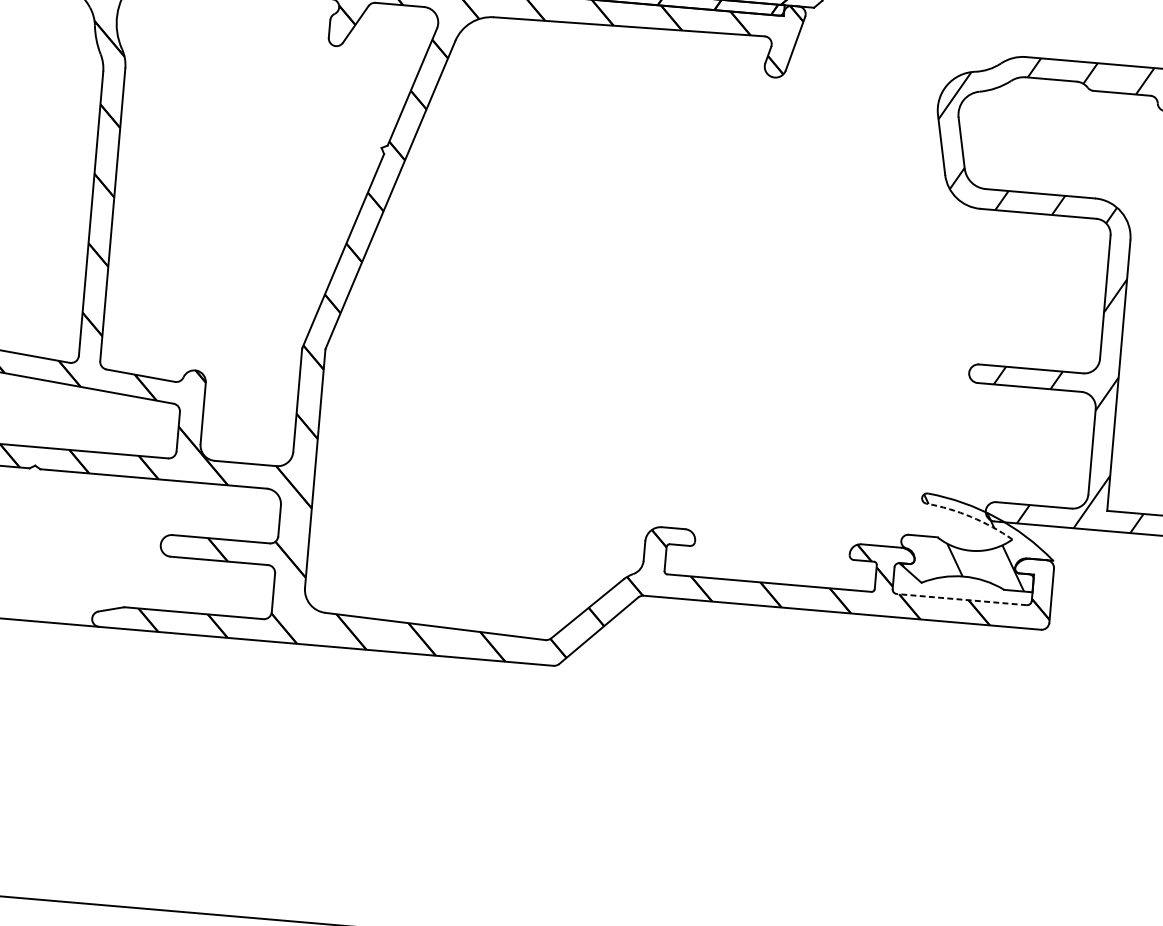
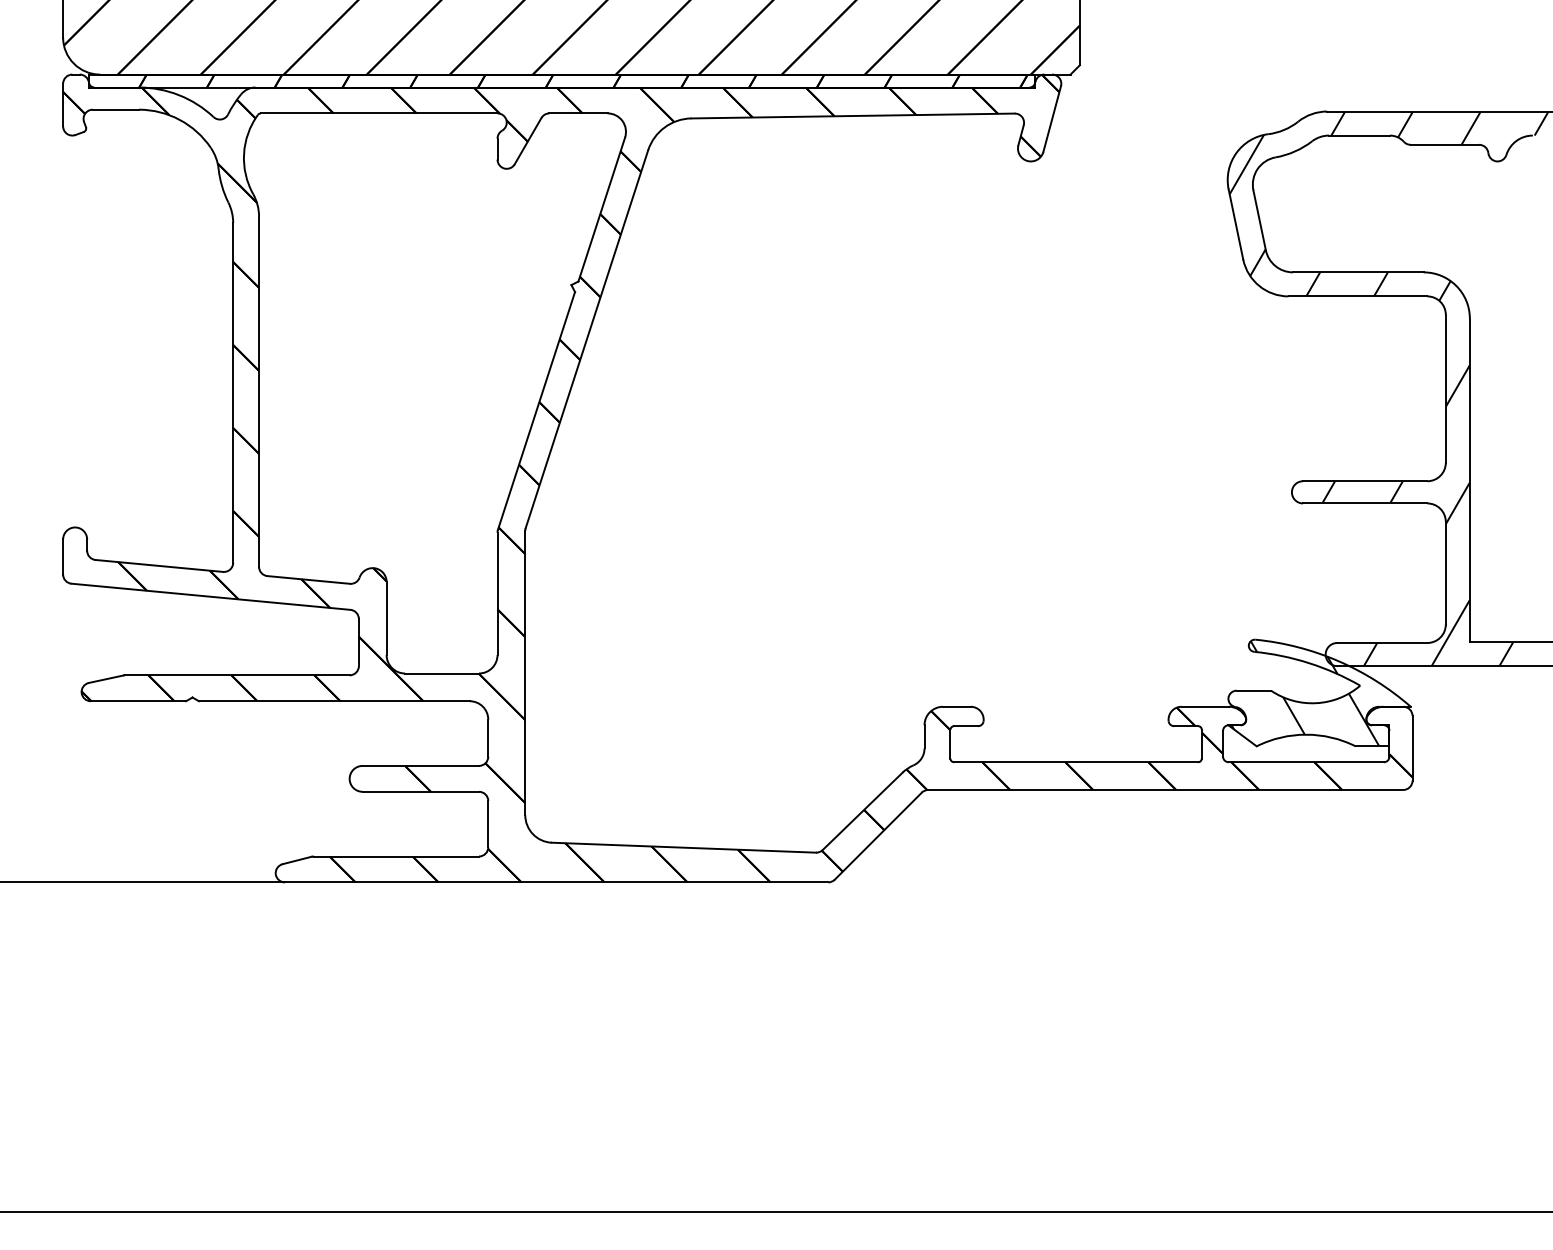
arc: (971, 517) -> (1309, 663), dashed -> solid
line: (962, 599) -> (1306, 762), dashed -> solid

